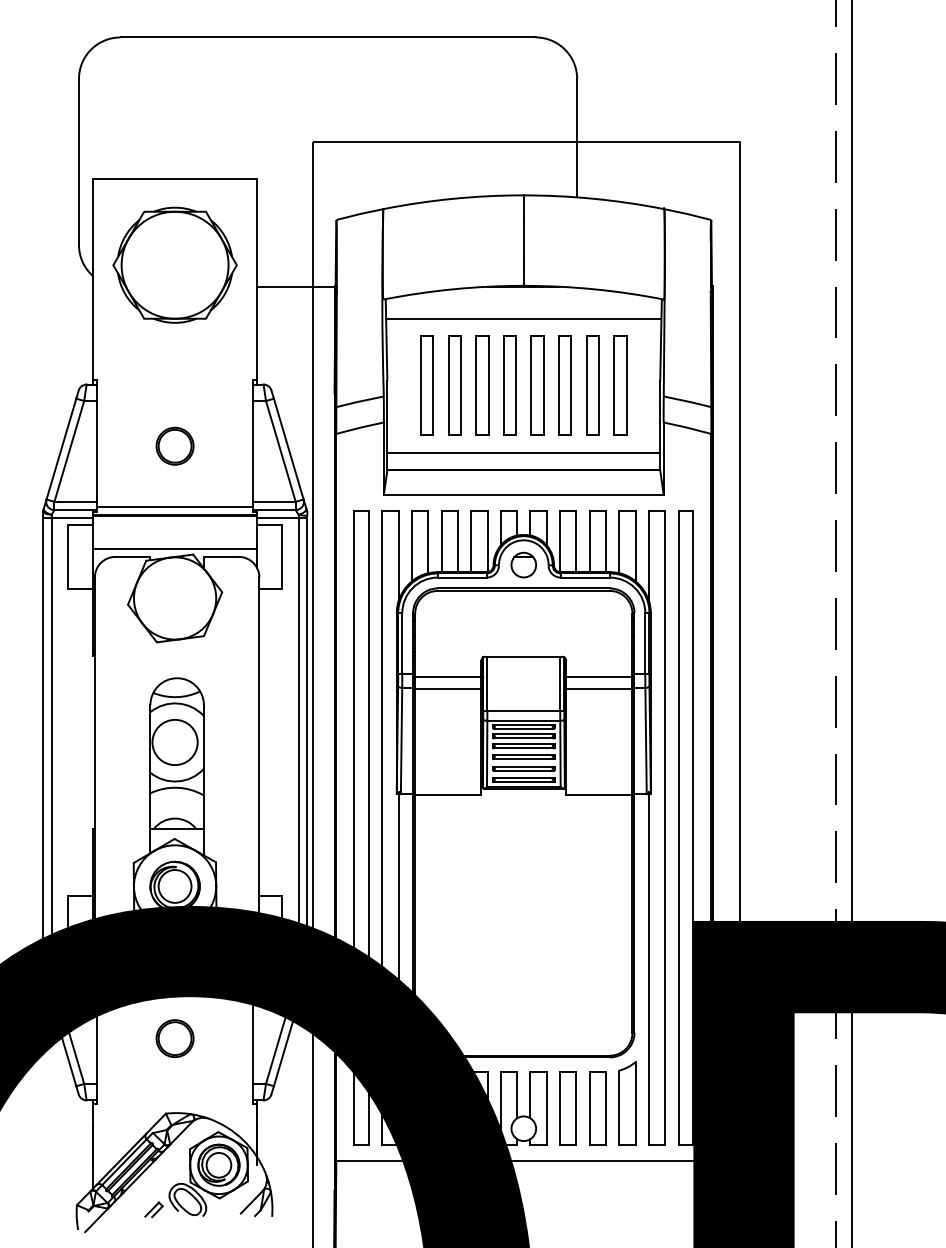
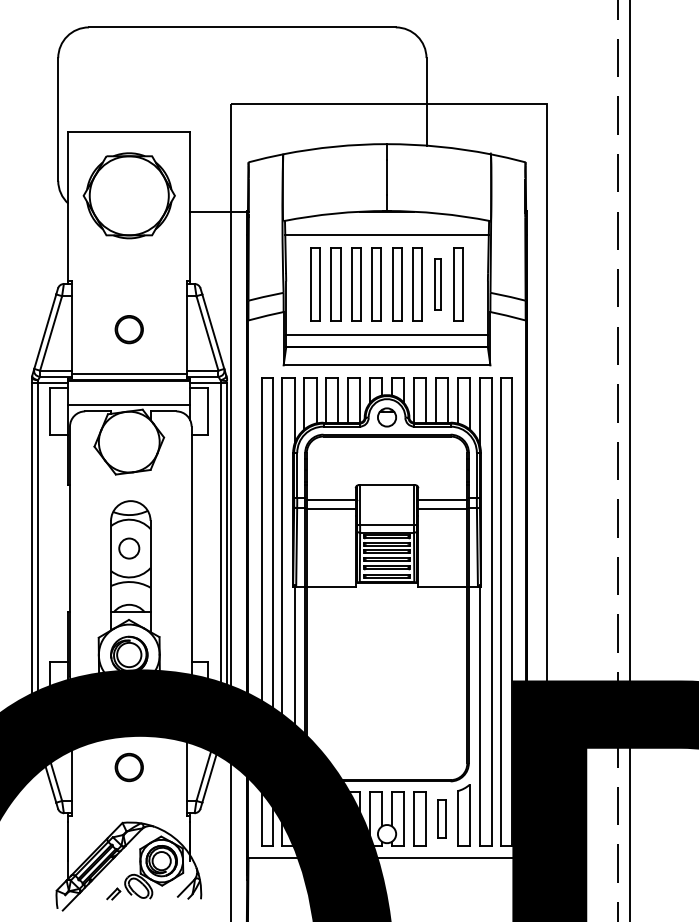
part: (592, 385) -> (437, 284), size x0.7
circle: (174, 742) -> (128, 548), size x0.6
part: (597, 1108) -> (441, 819), size x0.7

